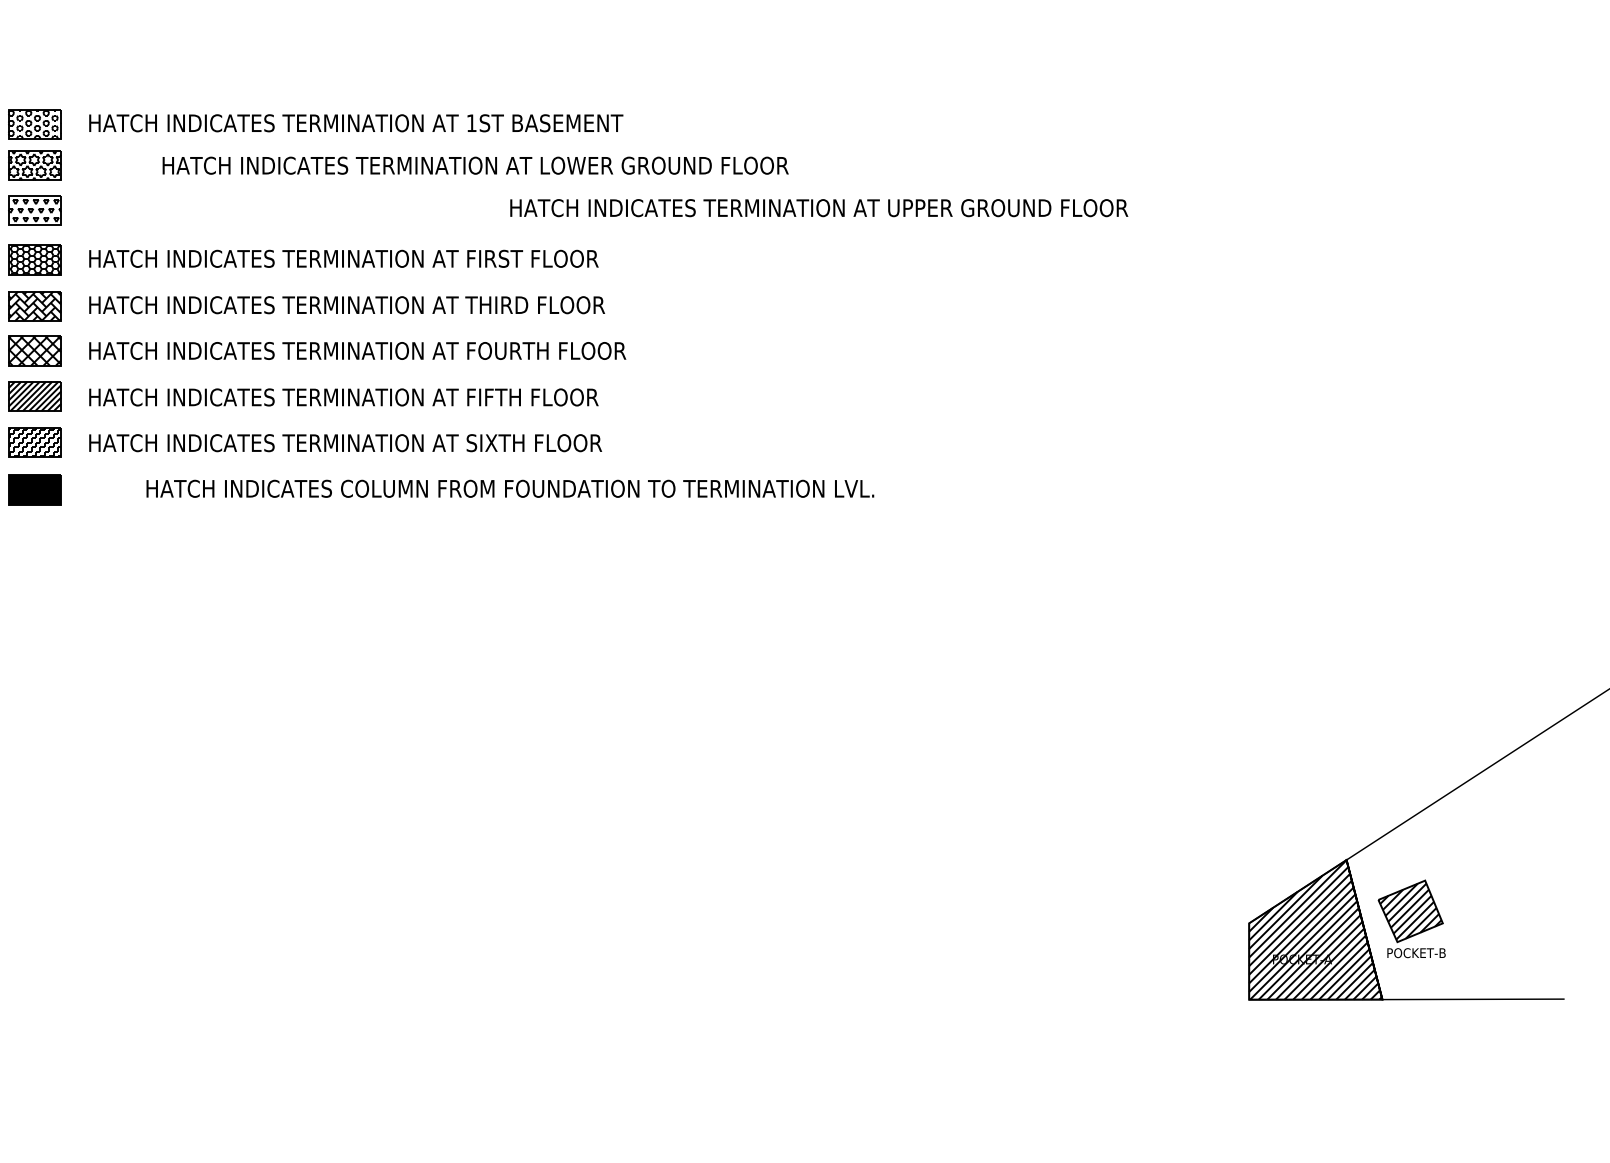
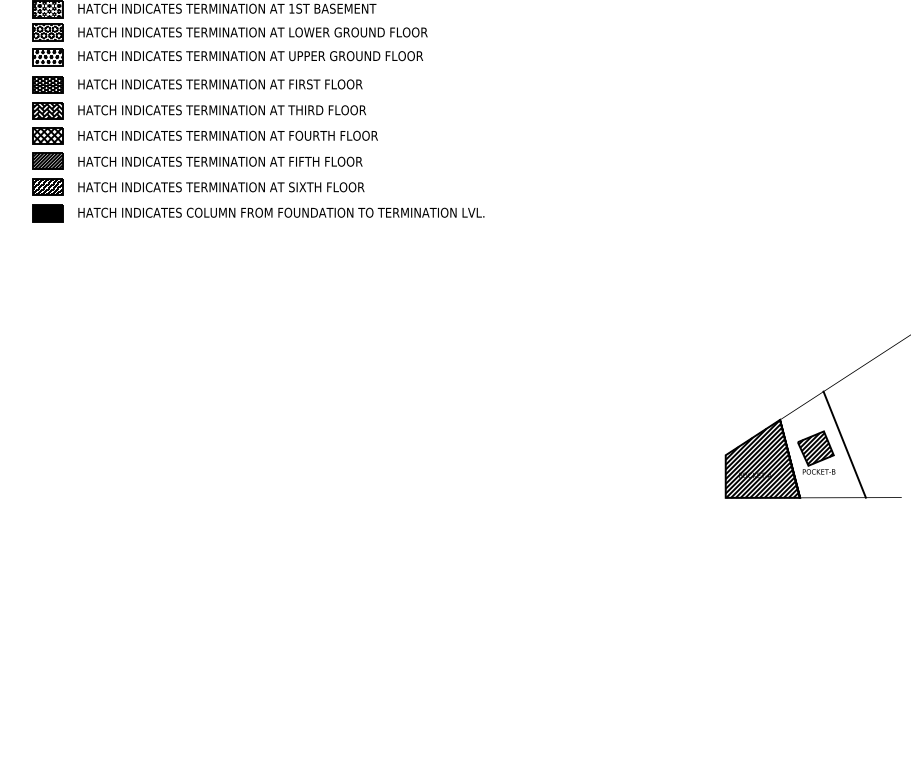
text: (474, 165) -> (252, 32), moved
text: (818, 208) -> (250, 56), moved
text: (510, 488) -> (281, 212), moved
line: (1462, 904) -> (844, 444), added

